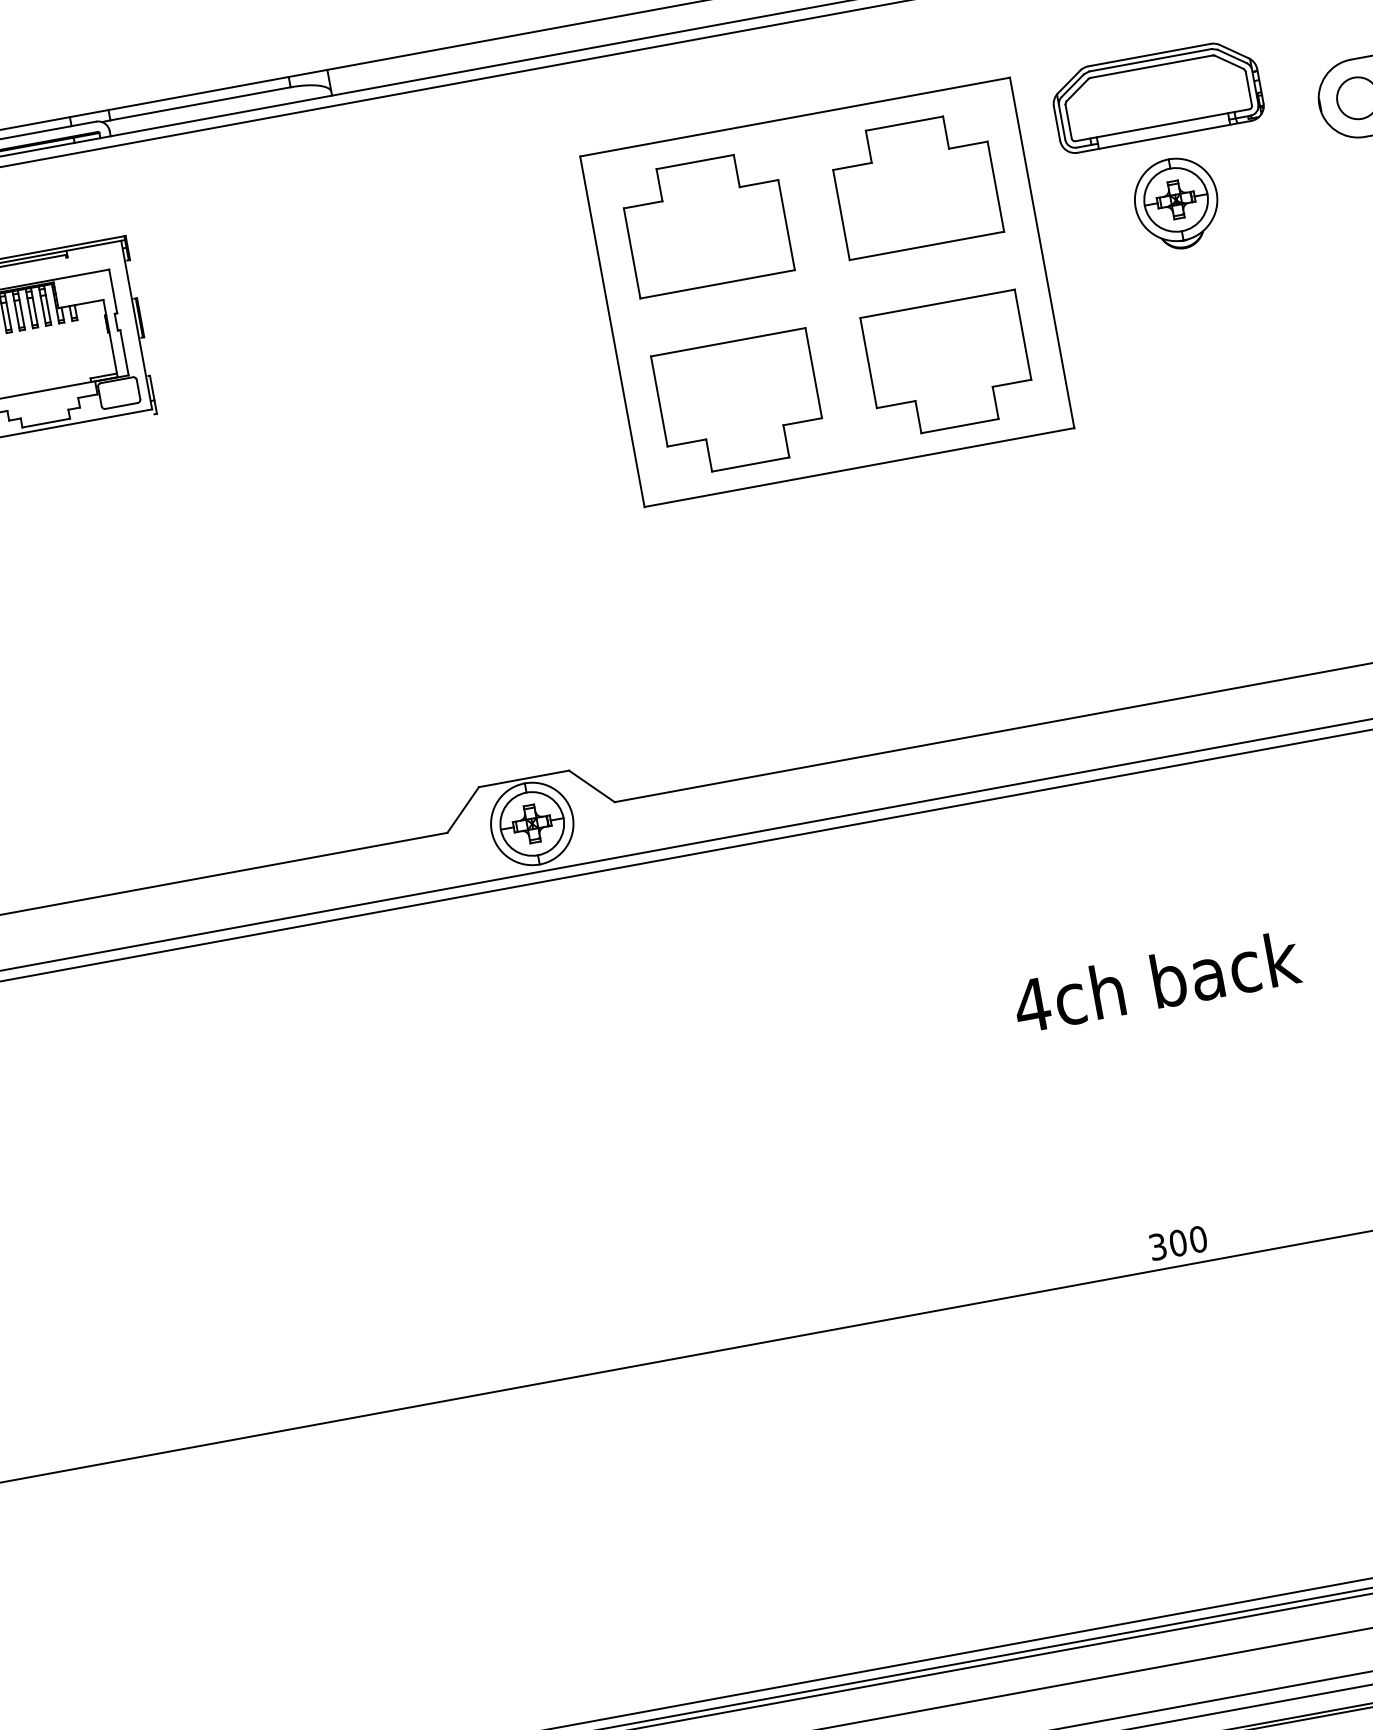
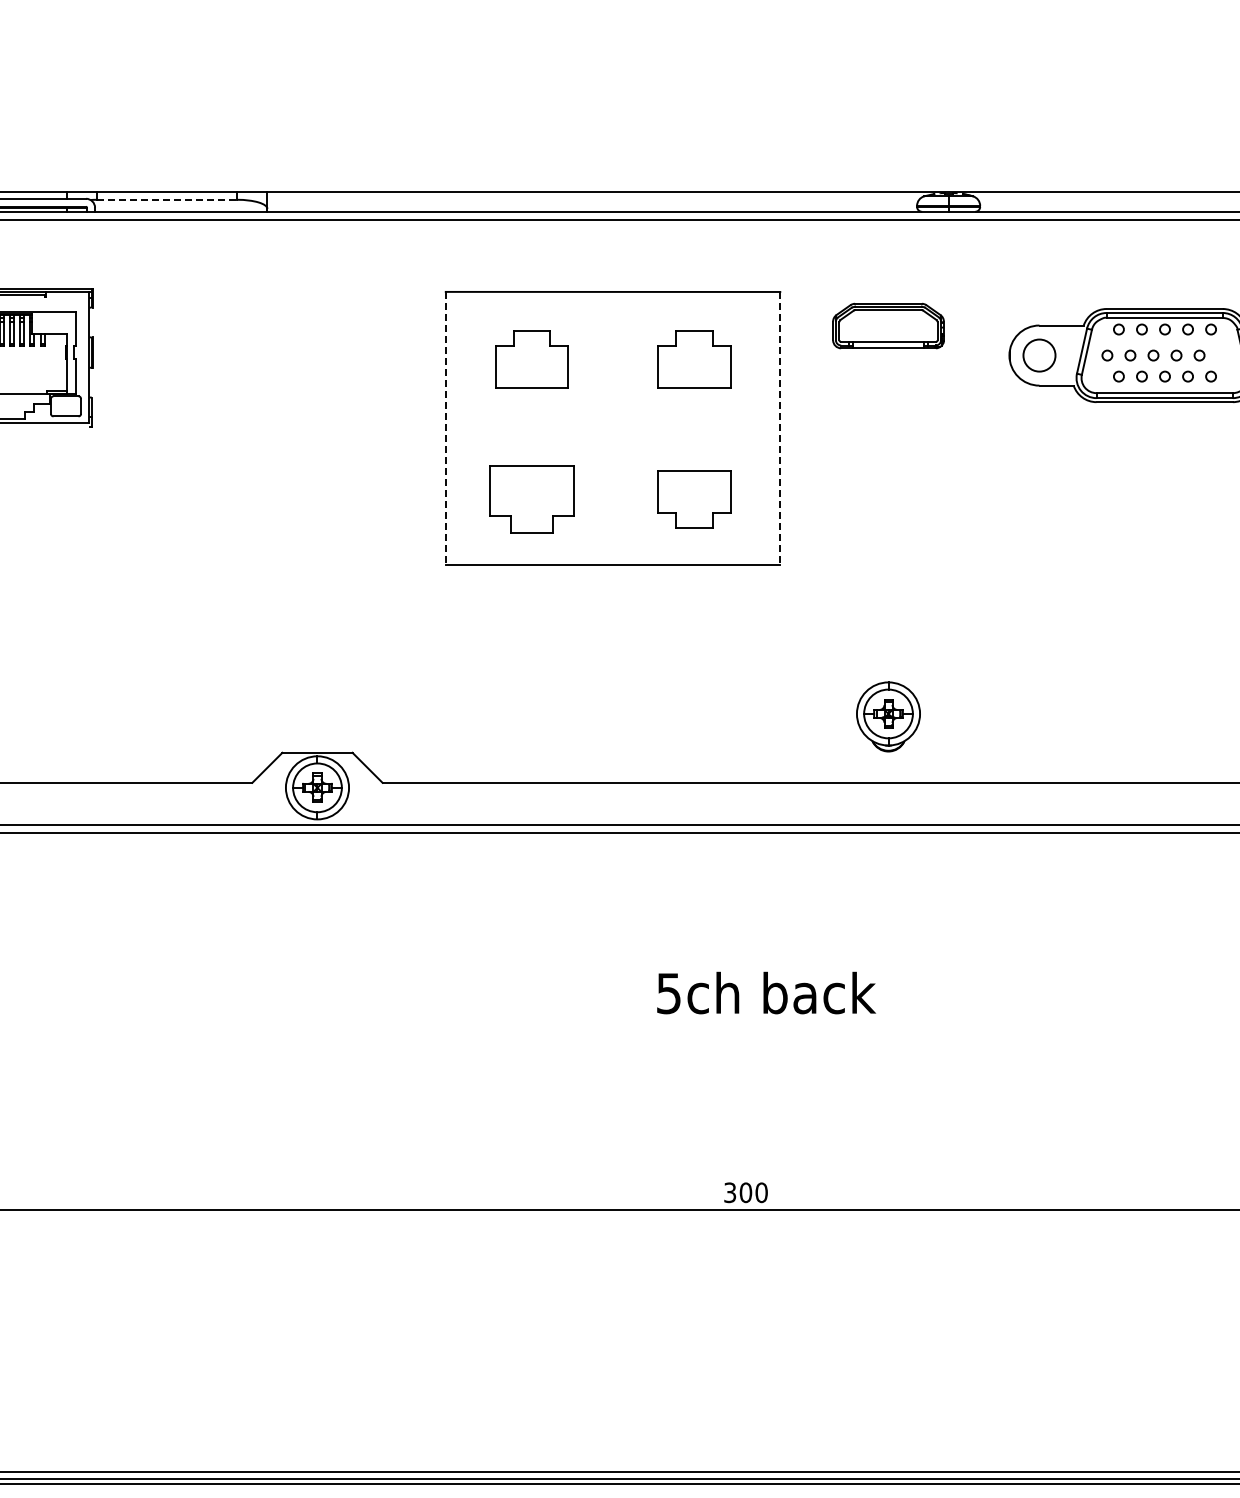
part: (1156, 95) -> (888, 325), size x0.7
line: (200, 103) -> (167, 199), solid -> dashed
part: (915, 184) -> (694, 359), size x0.6
part: (1176, 203) -> (888, 716), moved
part: (706, 223) -> (531, 359), size x0.6
line: (1042, 253) -> (780, 428), solid -> dashed
line: (612, 332) -> (445, 428), solid -> dashed
part: (948, 364) -> (694, 499), size x0.6
part: (739, 402) -> (531, 499), size x0.7
text: (1031, 1005) -> (668, 993), 4ch -> 5ch

